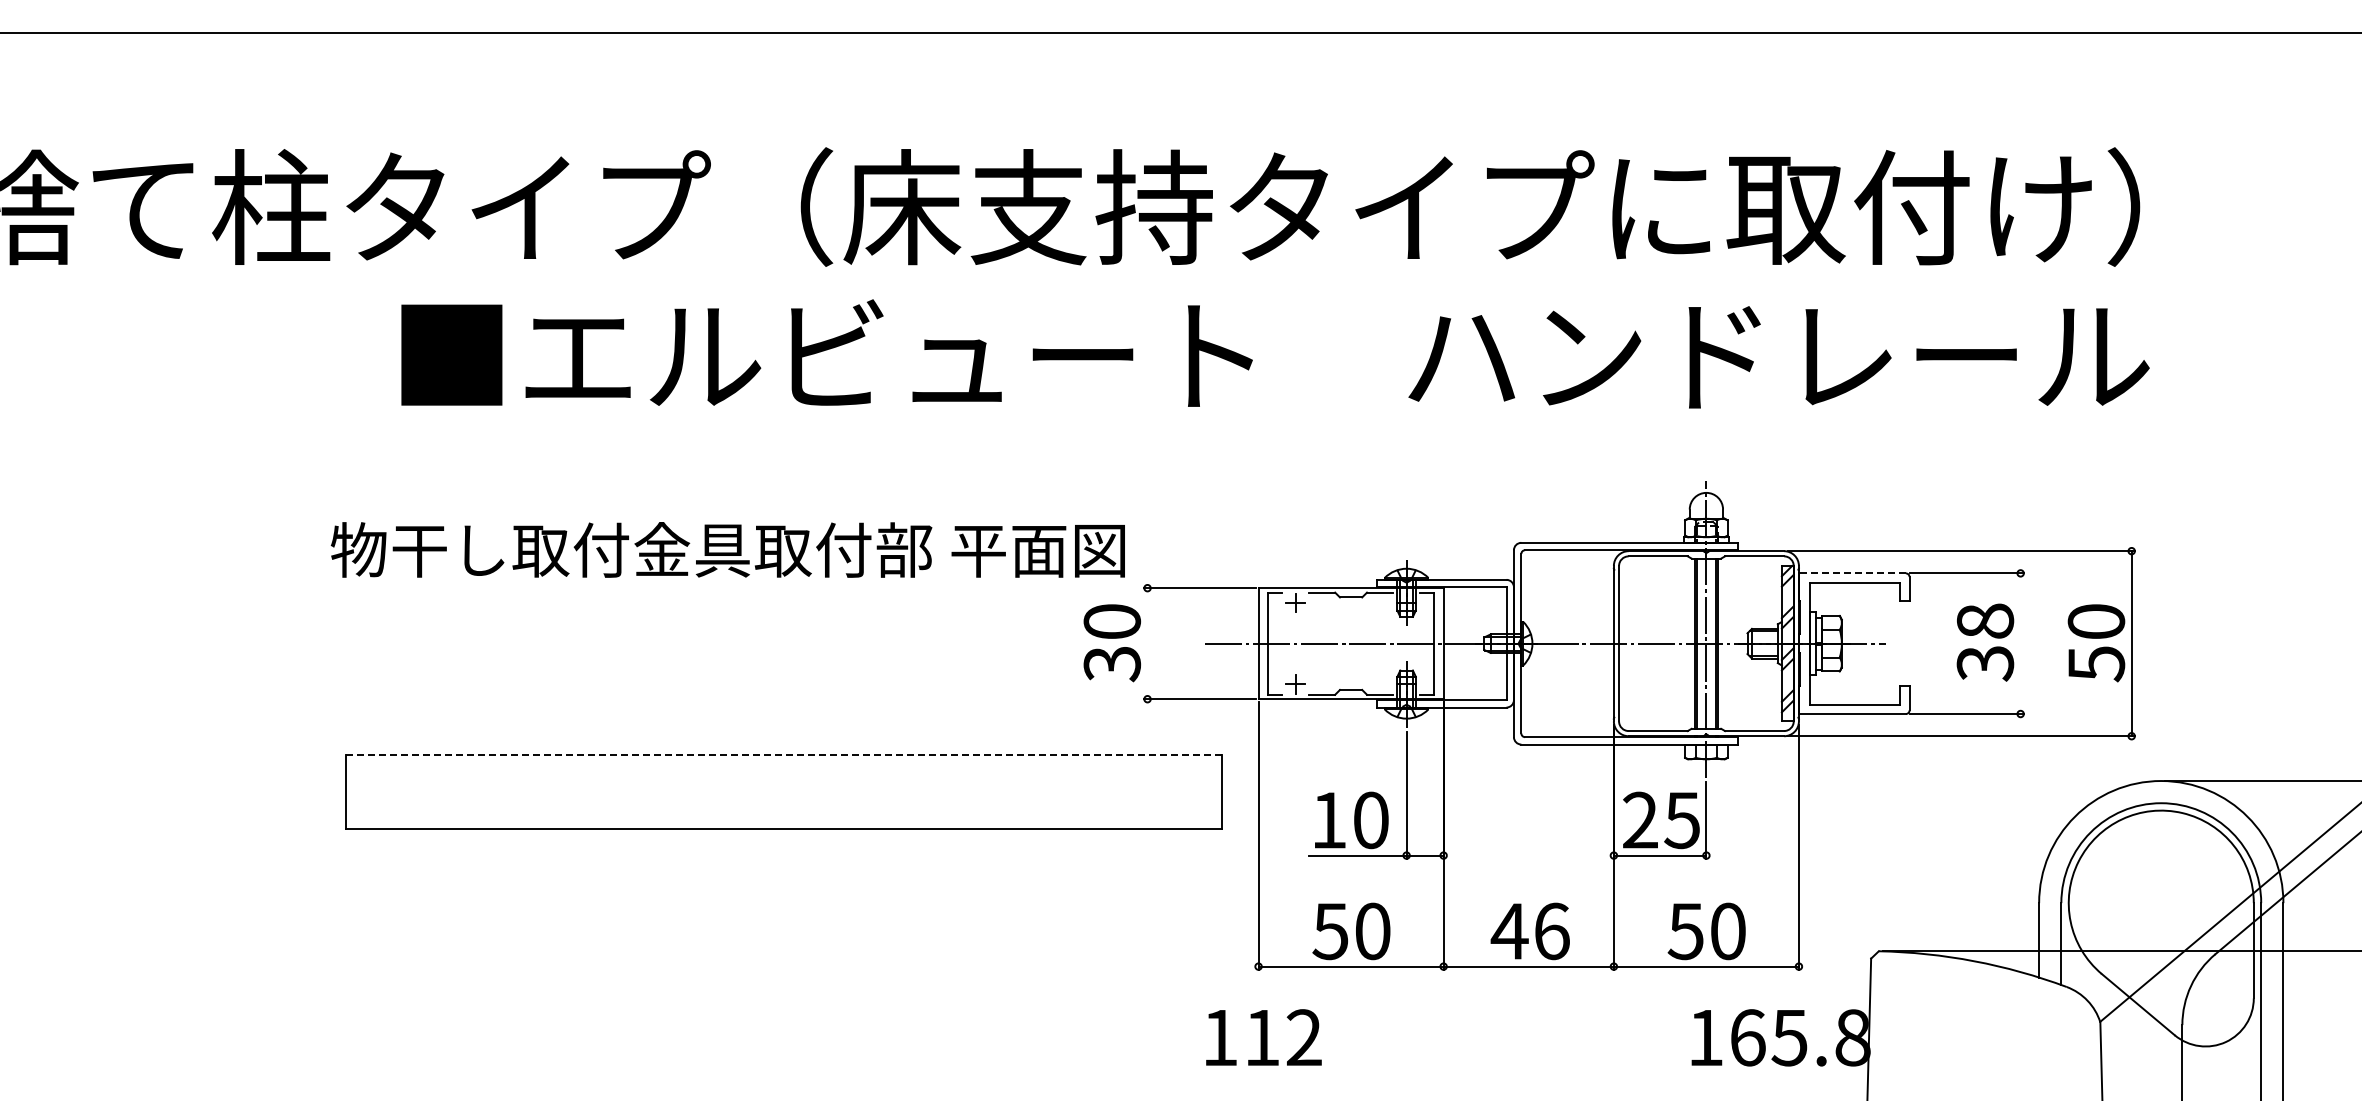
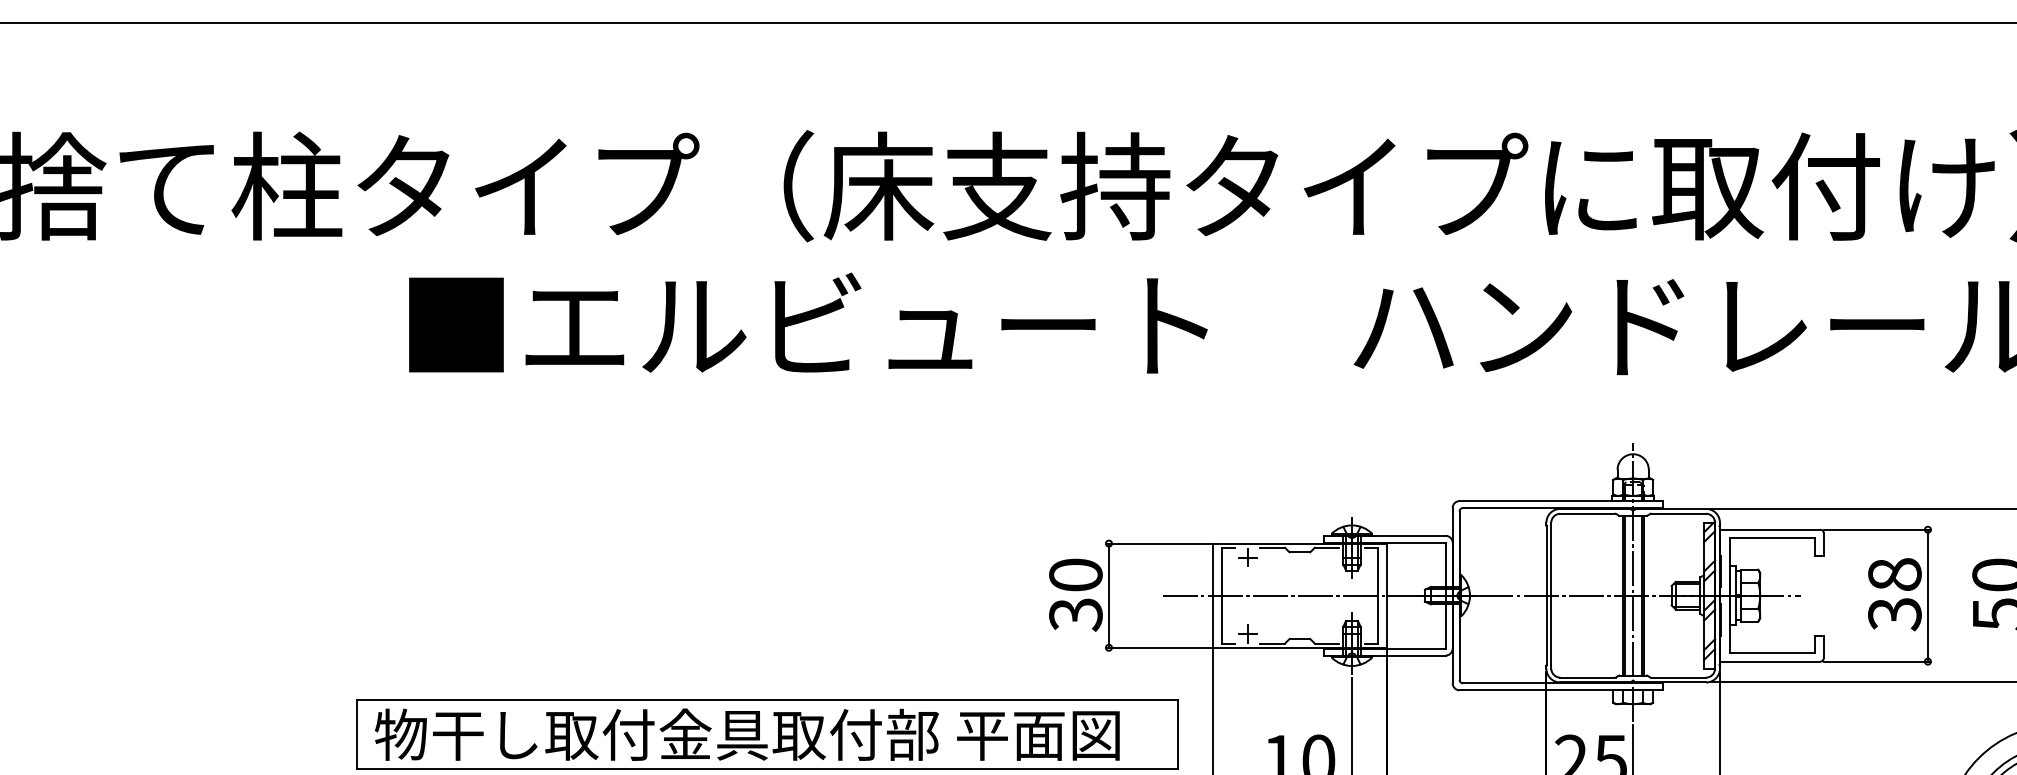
text: (727, 549) -> (746, 734), moved
line: (1852, 573) -> (1770, 529), dashed -> solid
line: (1147, 643) -> (1108, 595), added
line: (2020, 643) -> (1927, 595), added
line: (783, 754) -> (767, 699), dashed -> solid

